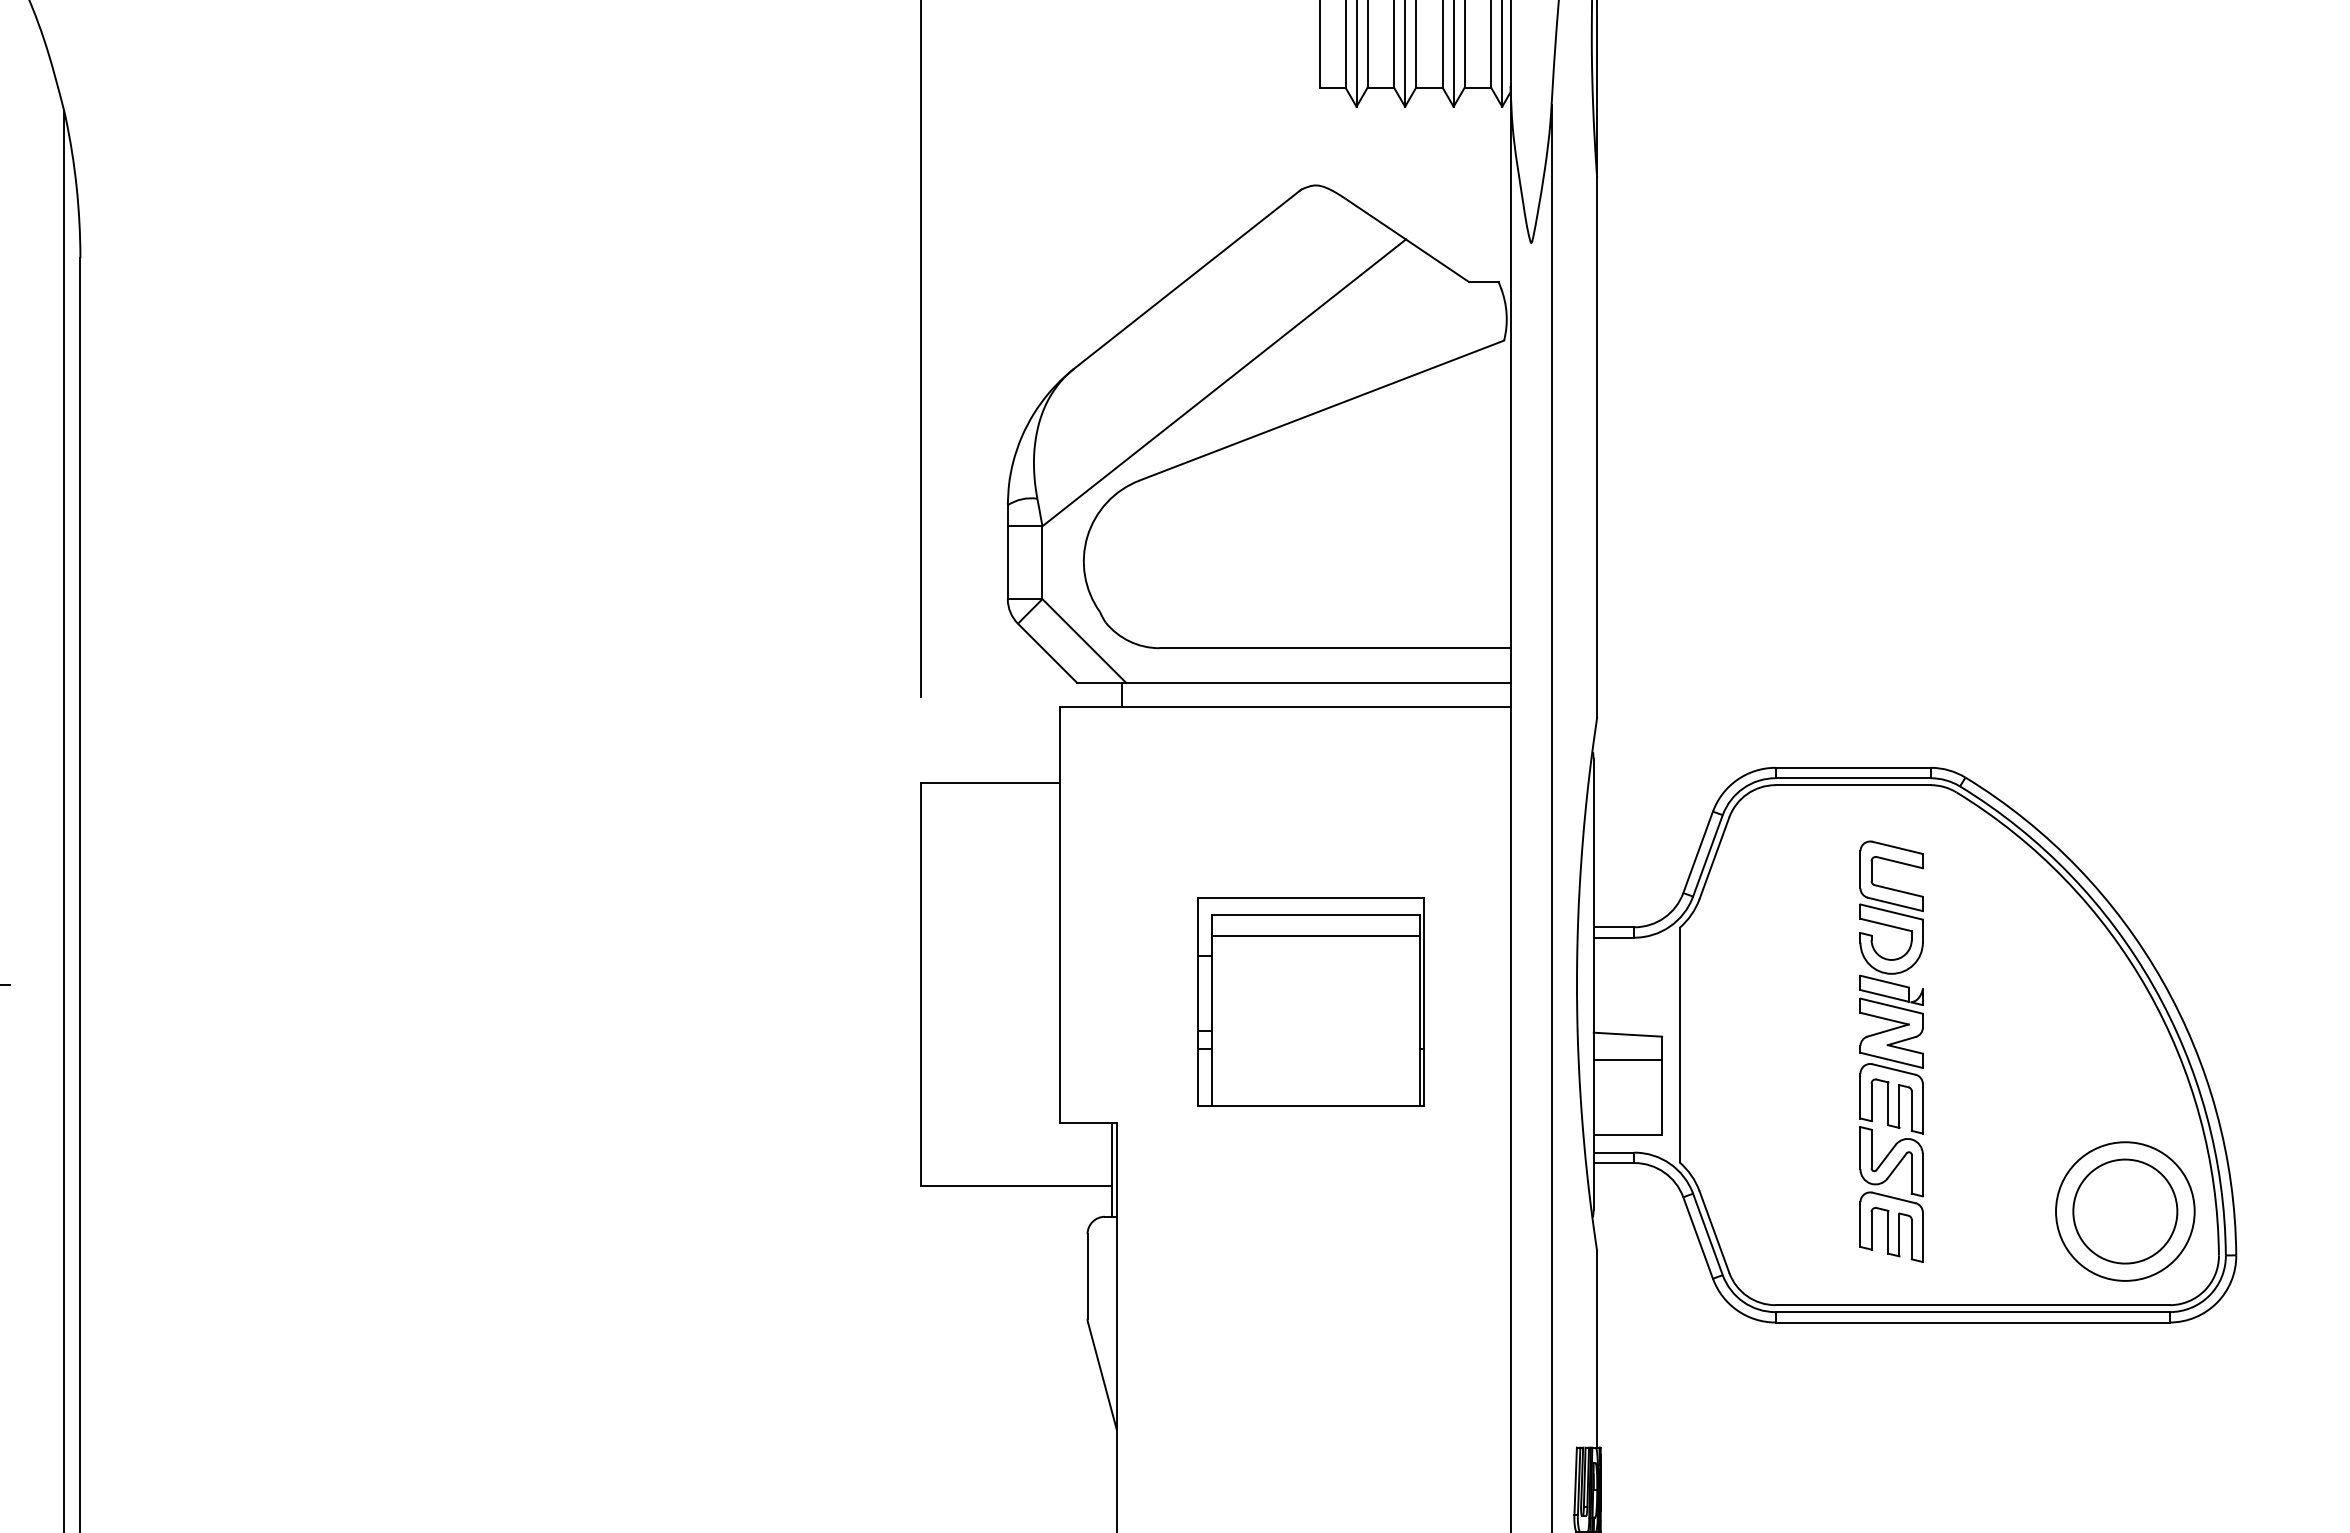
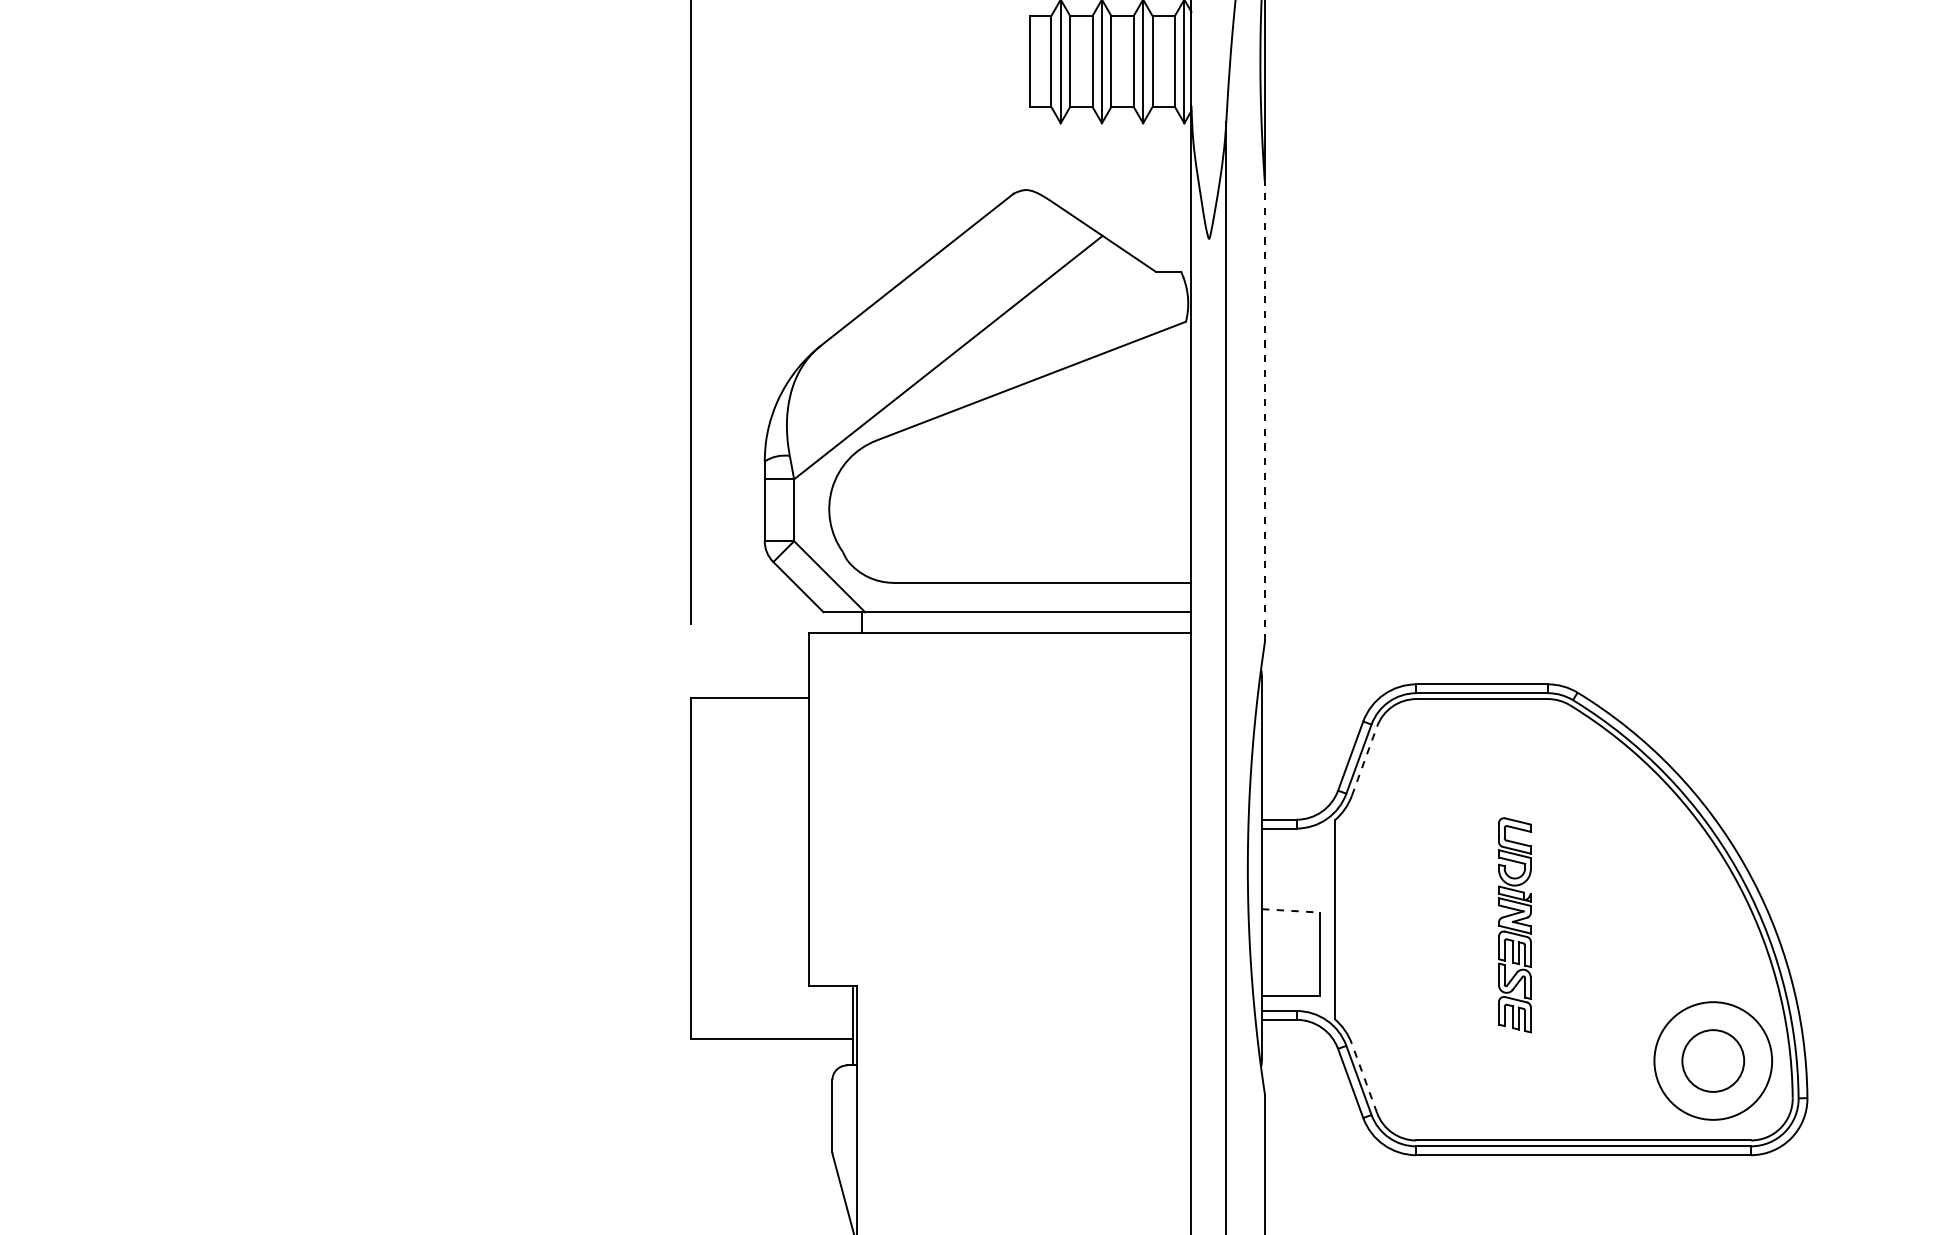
line: (1597, 447) -> (1265, 412), solid -> dashed
line: (1714, 857) -> (1364, 760), solid -> dashed
part: (1310, 1001) -> (1021, 882), removed
line: (1628, 1034) -> (1291, 910), solid -> dashed
part: (1891, 1051) -> (1514, 925), size x0.6
line: (1627, 1060) -> (1290, 932), removed
circle: (2125, 1211) -> (1713, 1060), size x0.7
line: (1714, 1231) -> (1364, 1077), solid -> dashed

